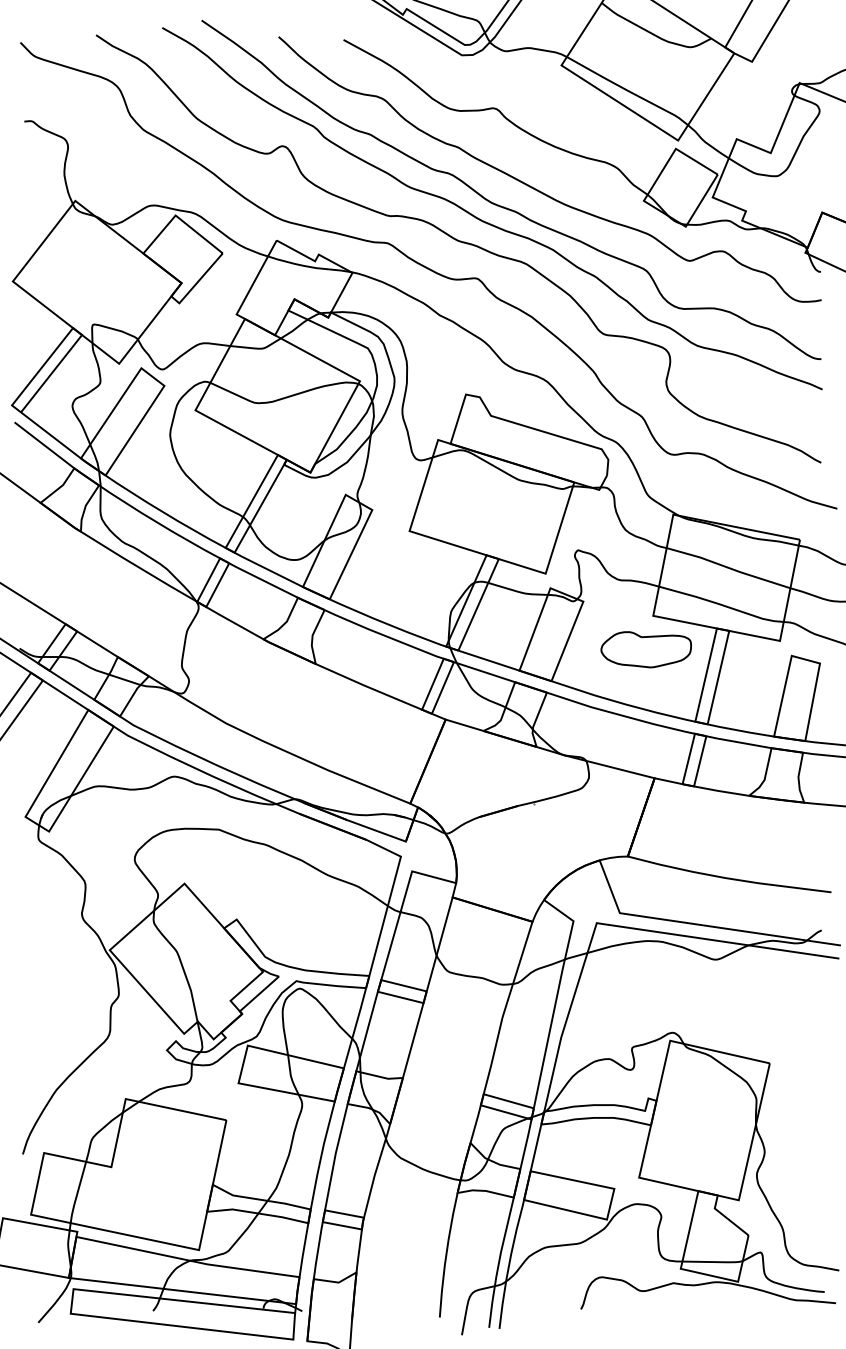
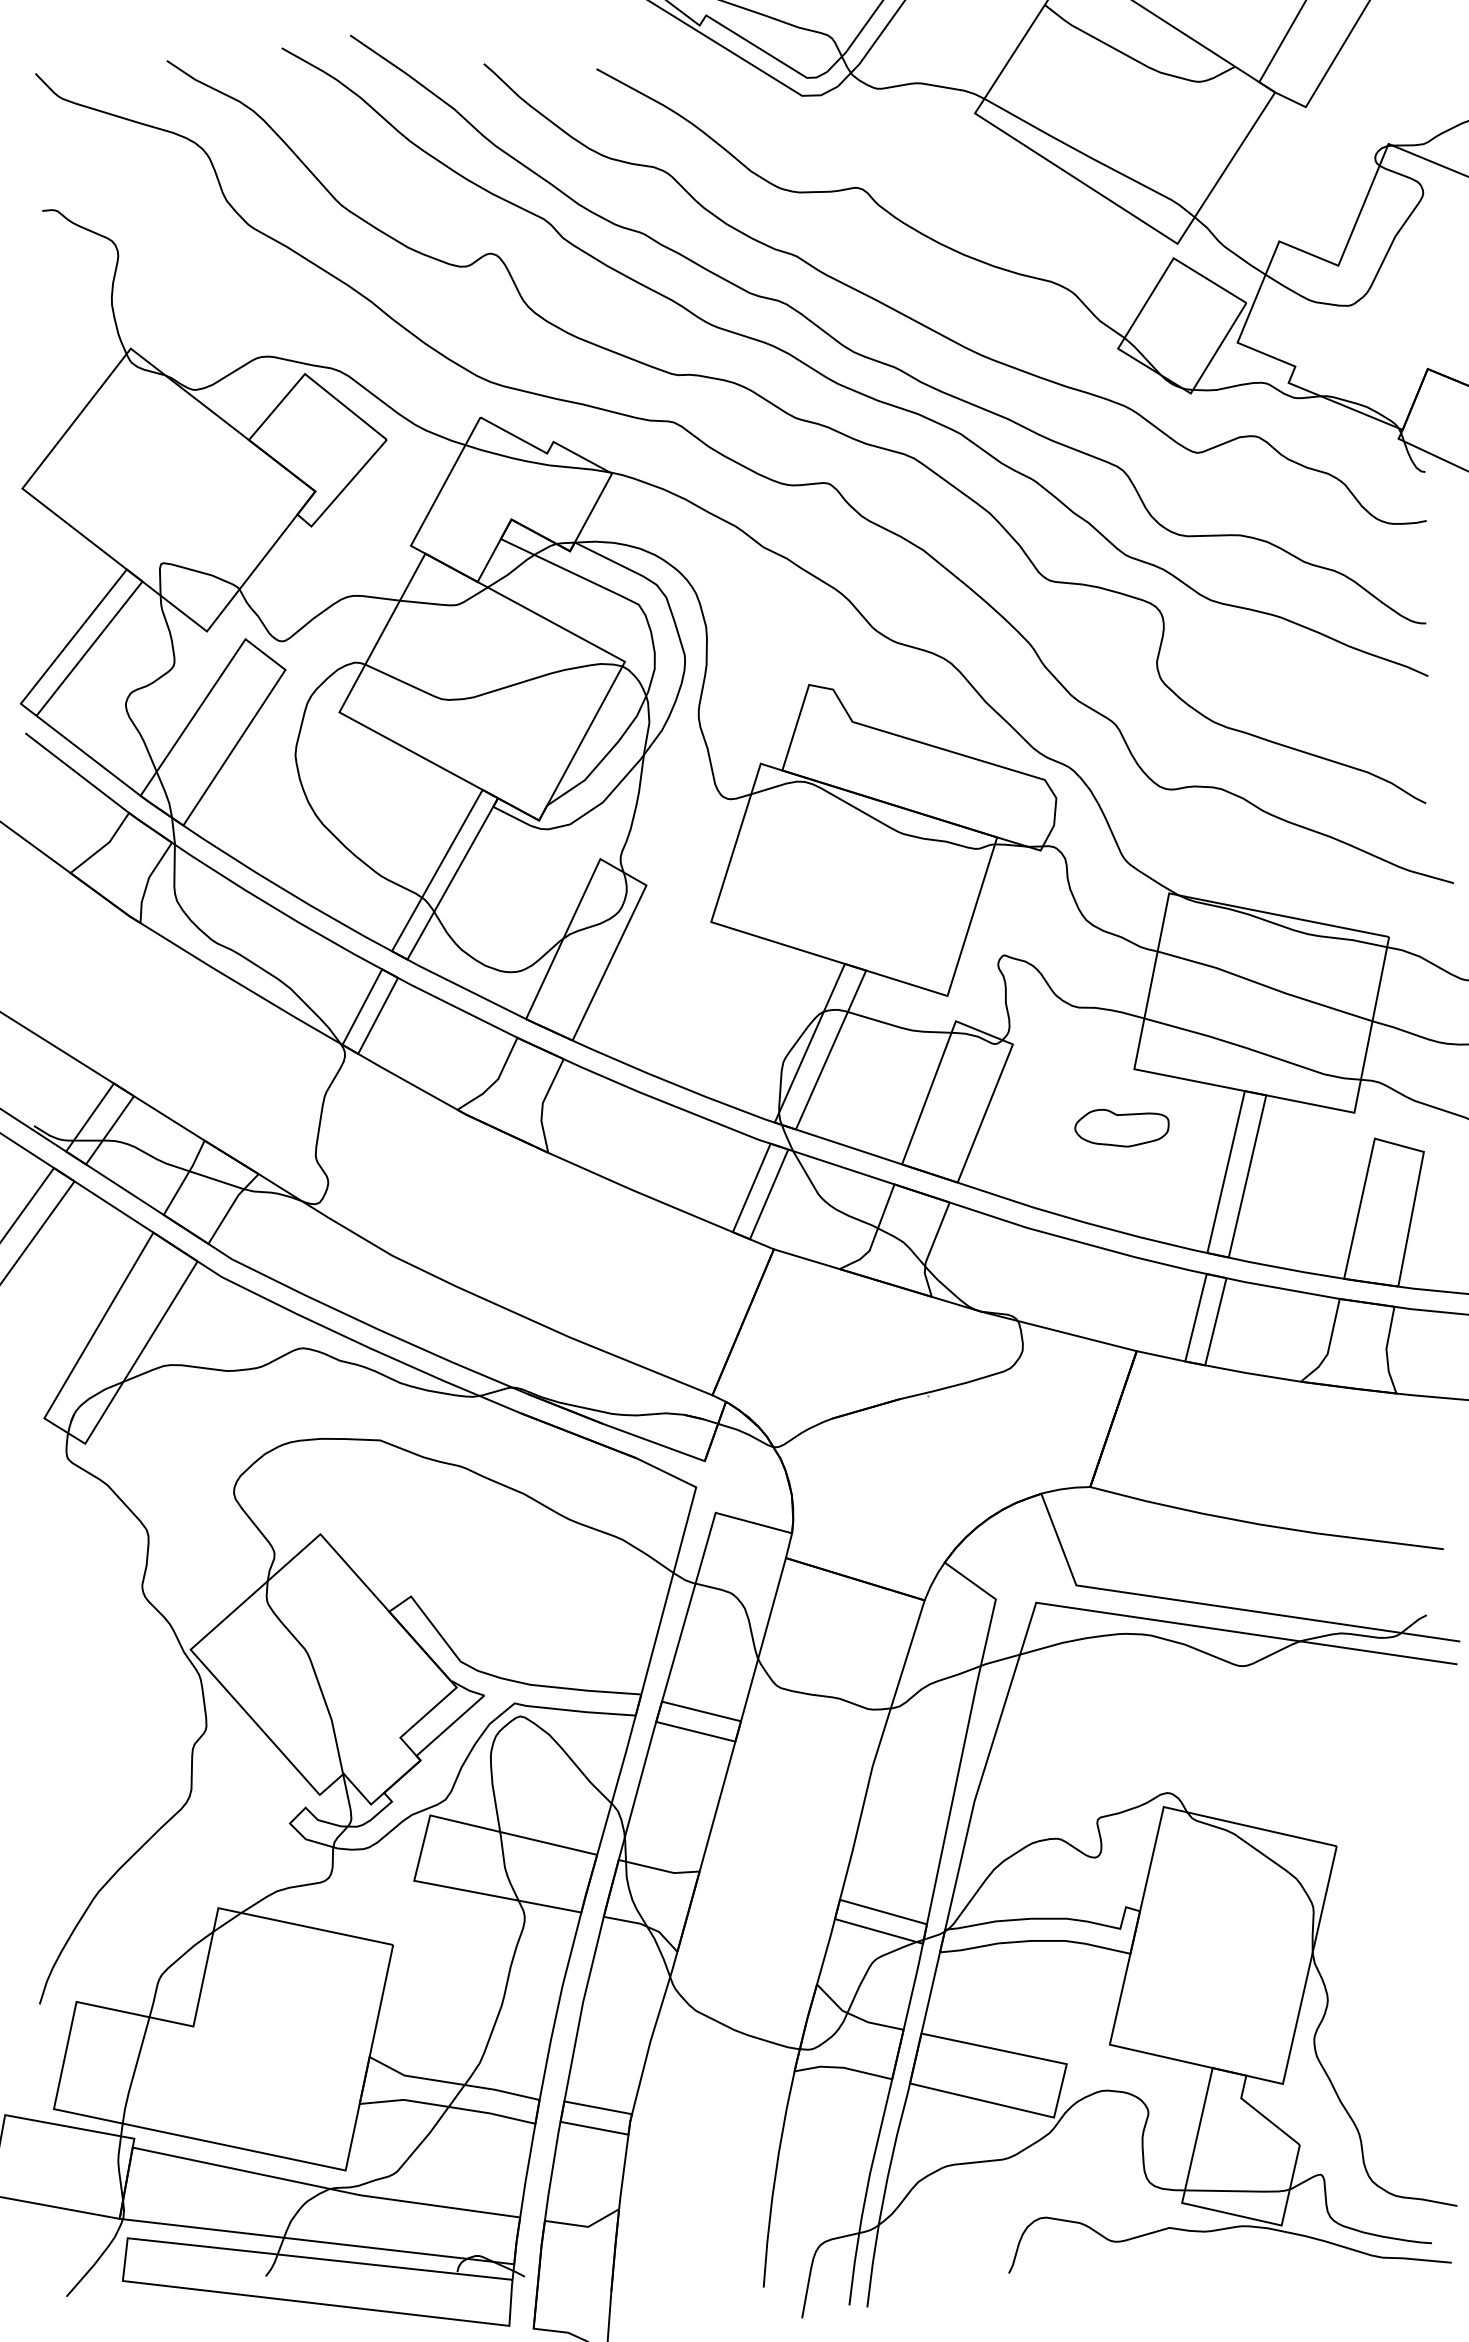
part: (645, 649) -> (1120, 1127), size x0.6

